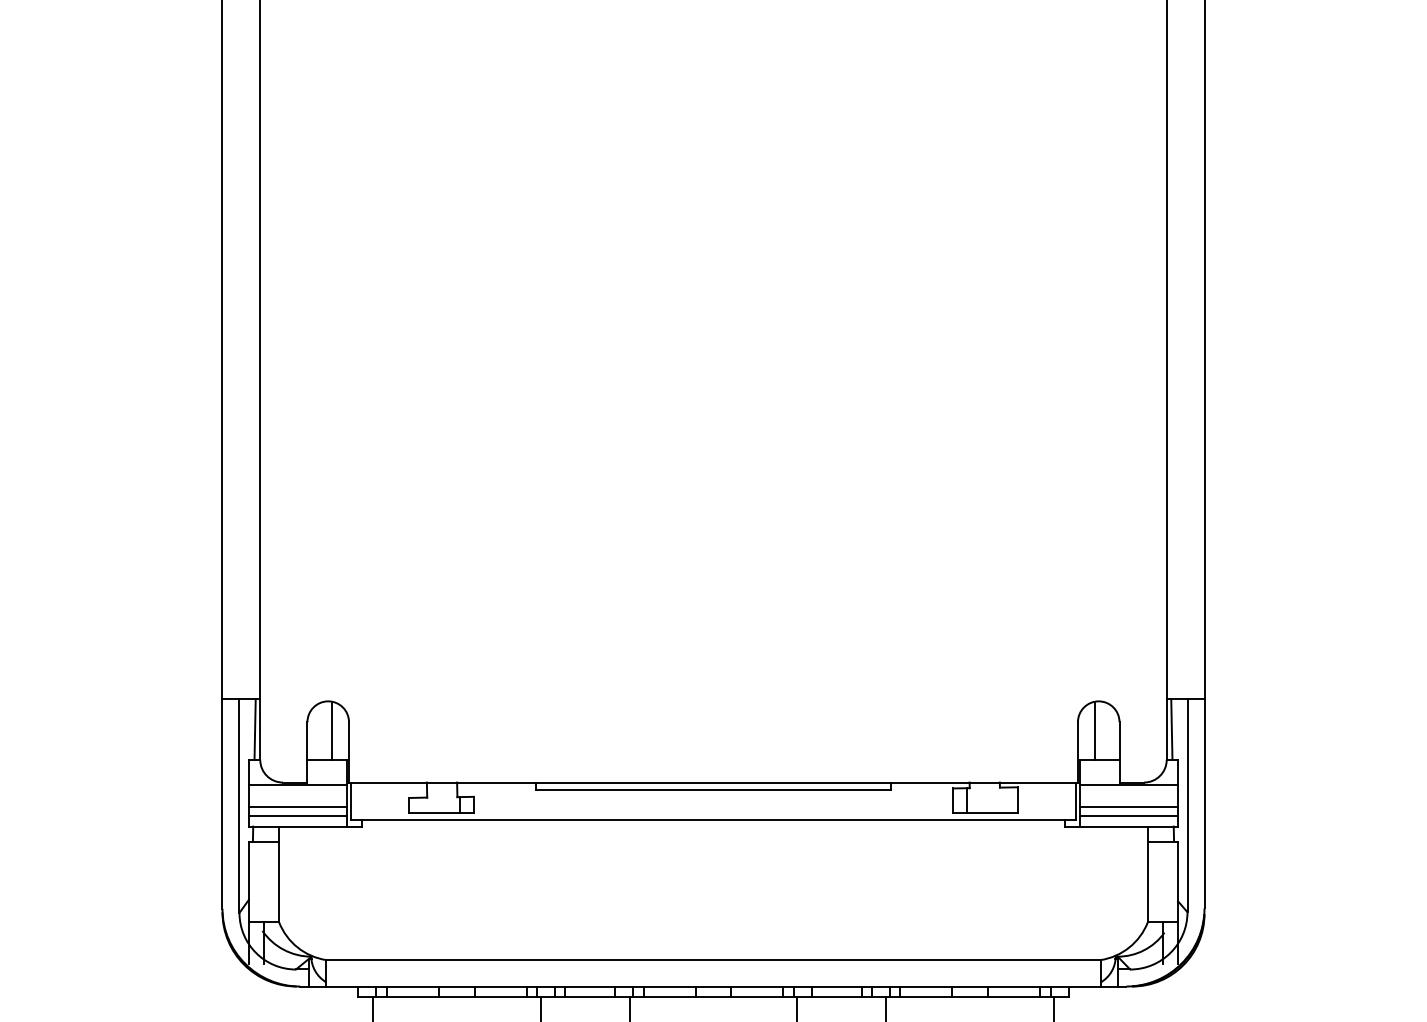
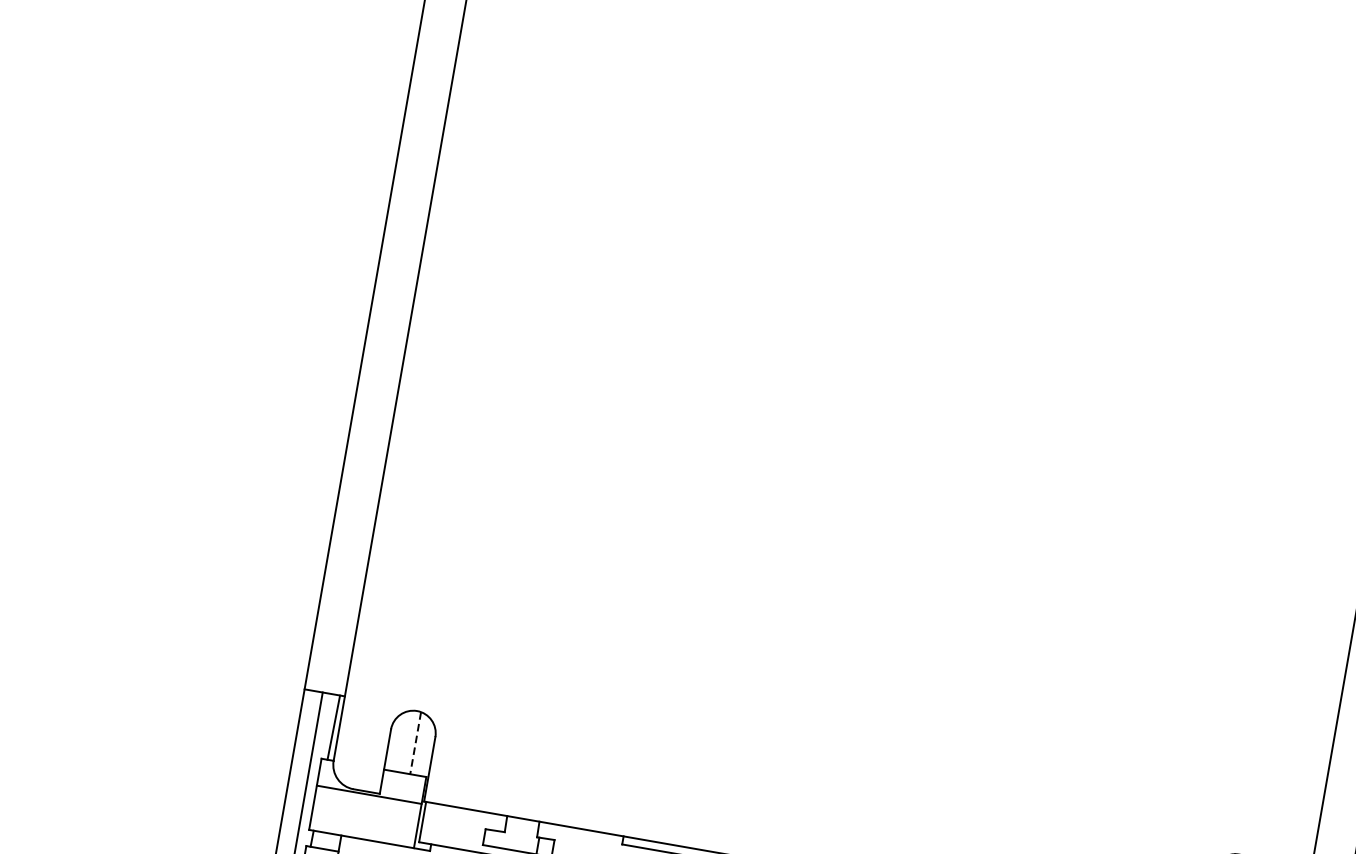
line: (332, 731) -> (416, 743), solid -> dashed
line: (297, 806) -> (364, 817), removed
line: (297, 815) -> (363, 827), removed

